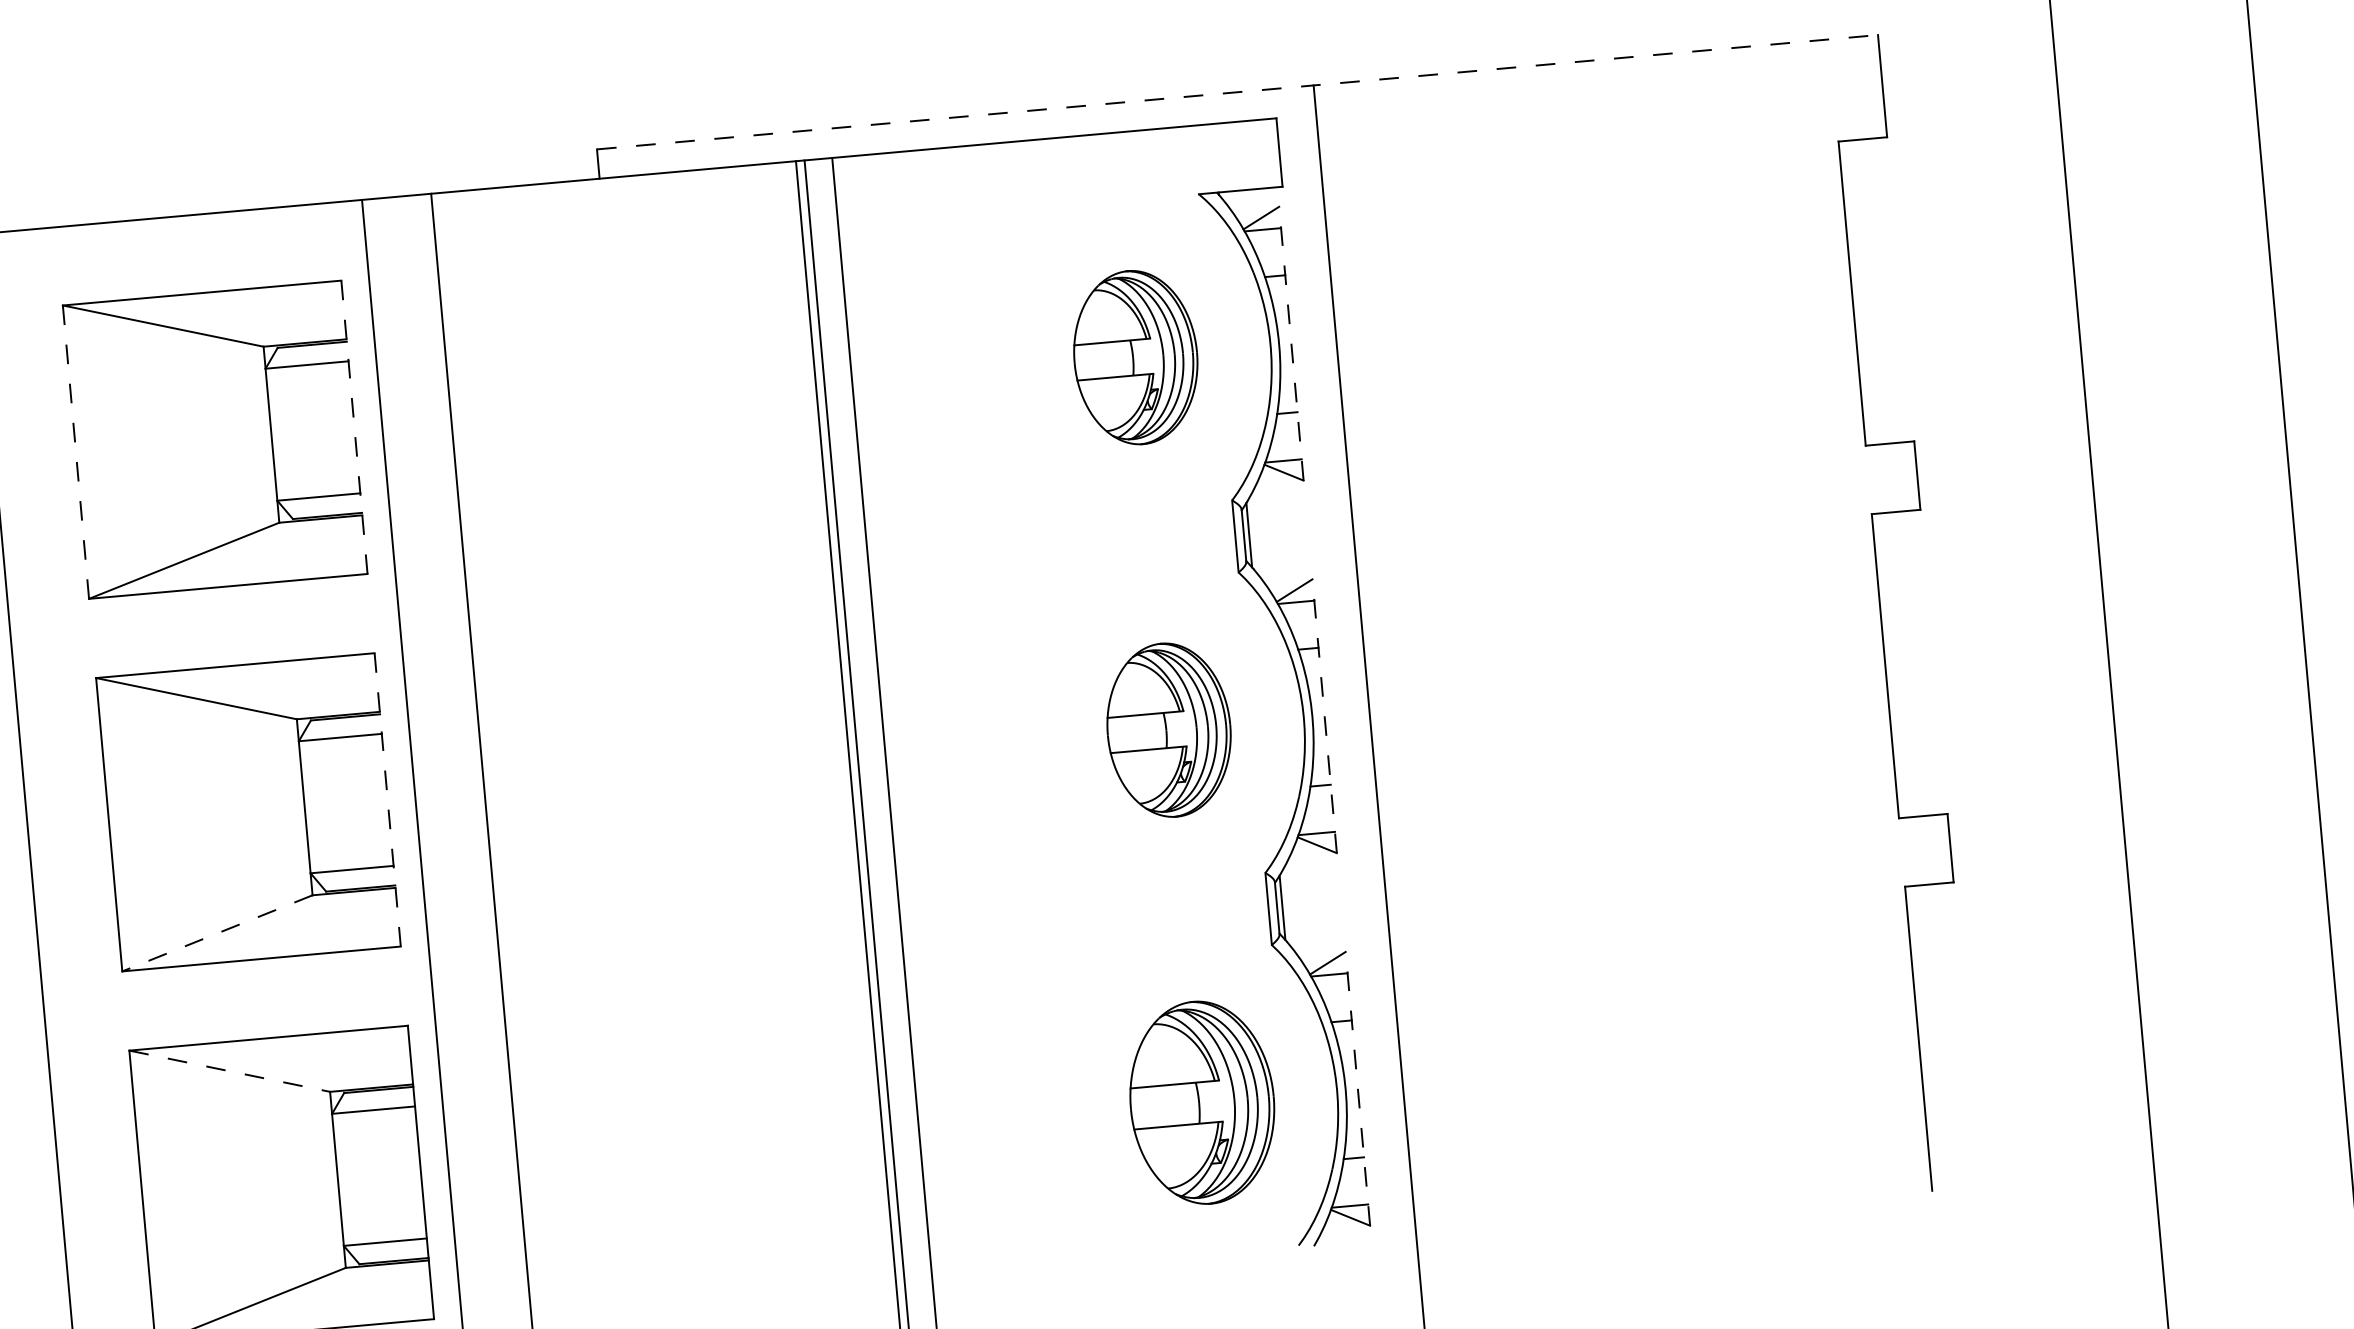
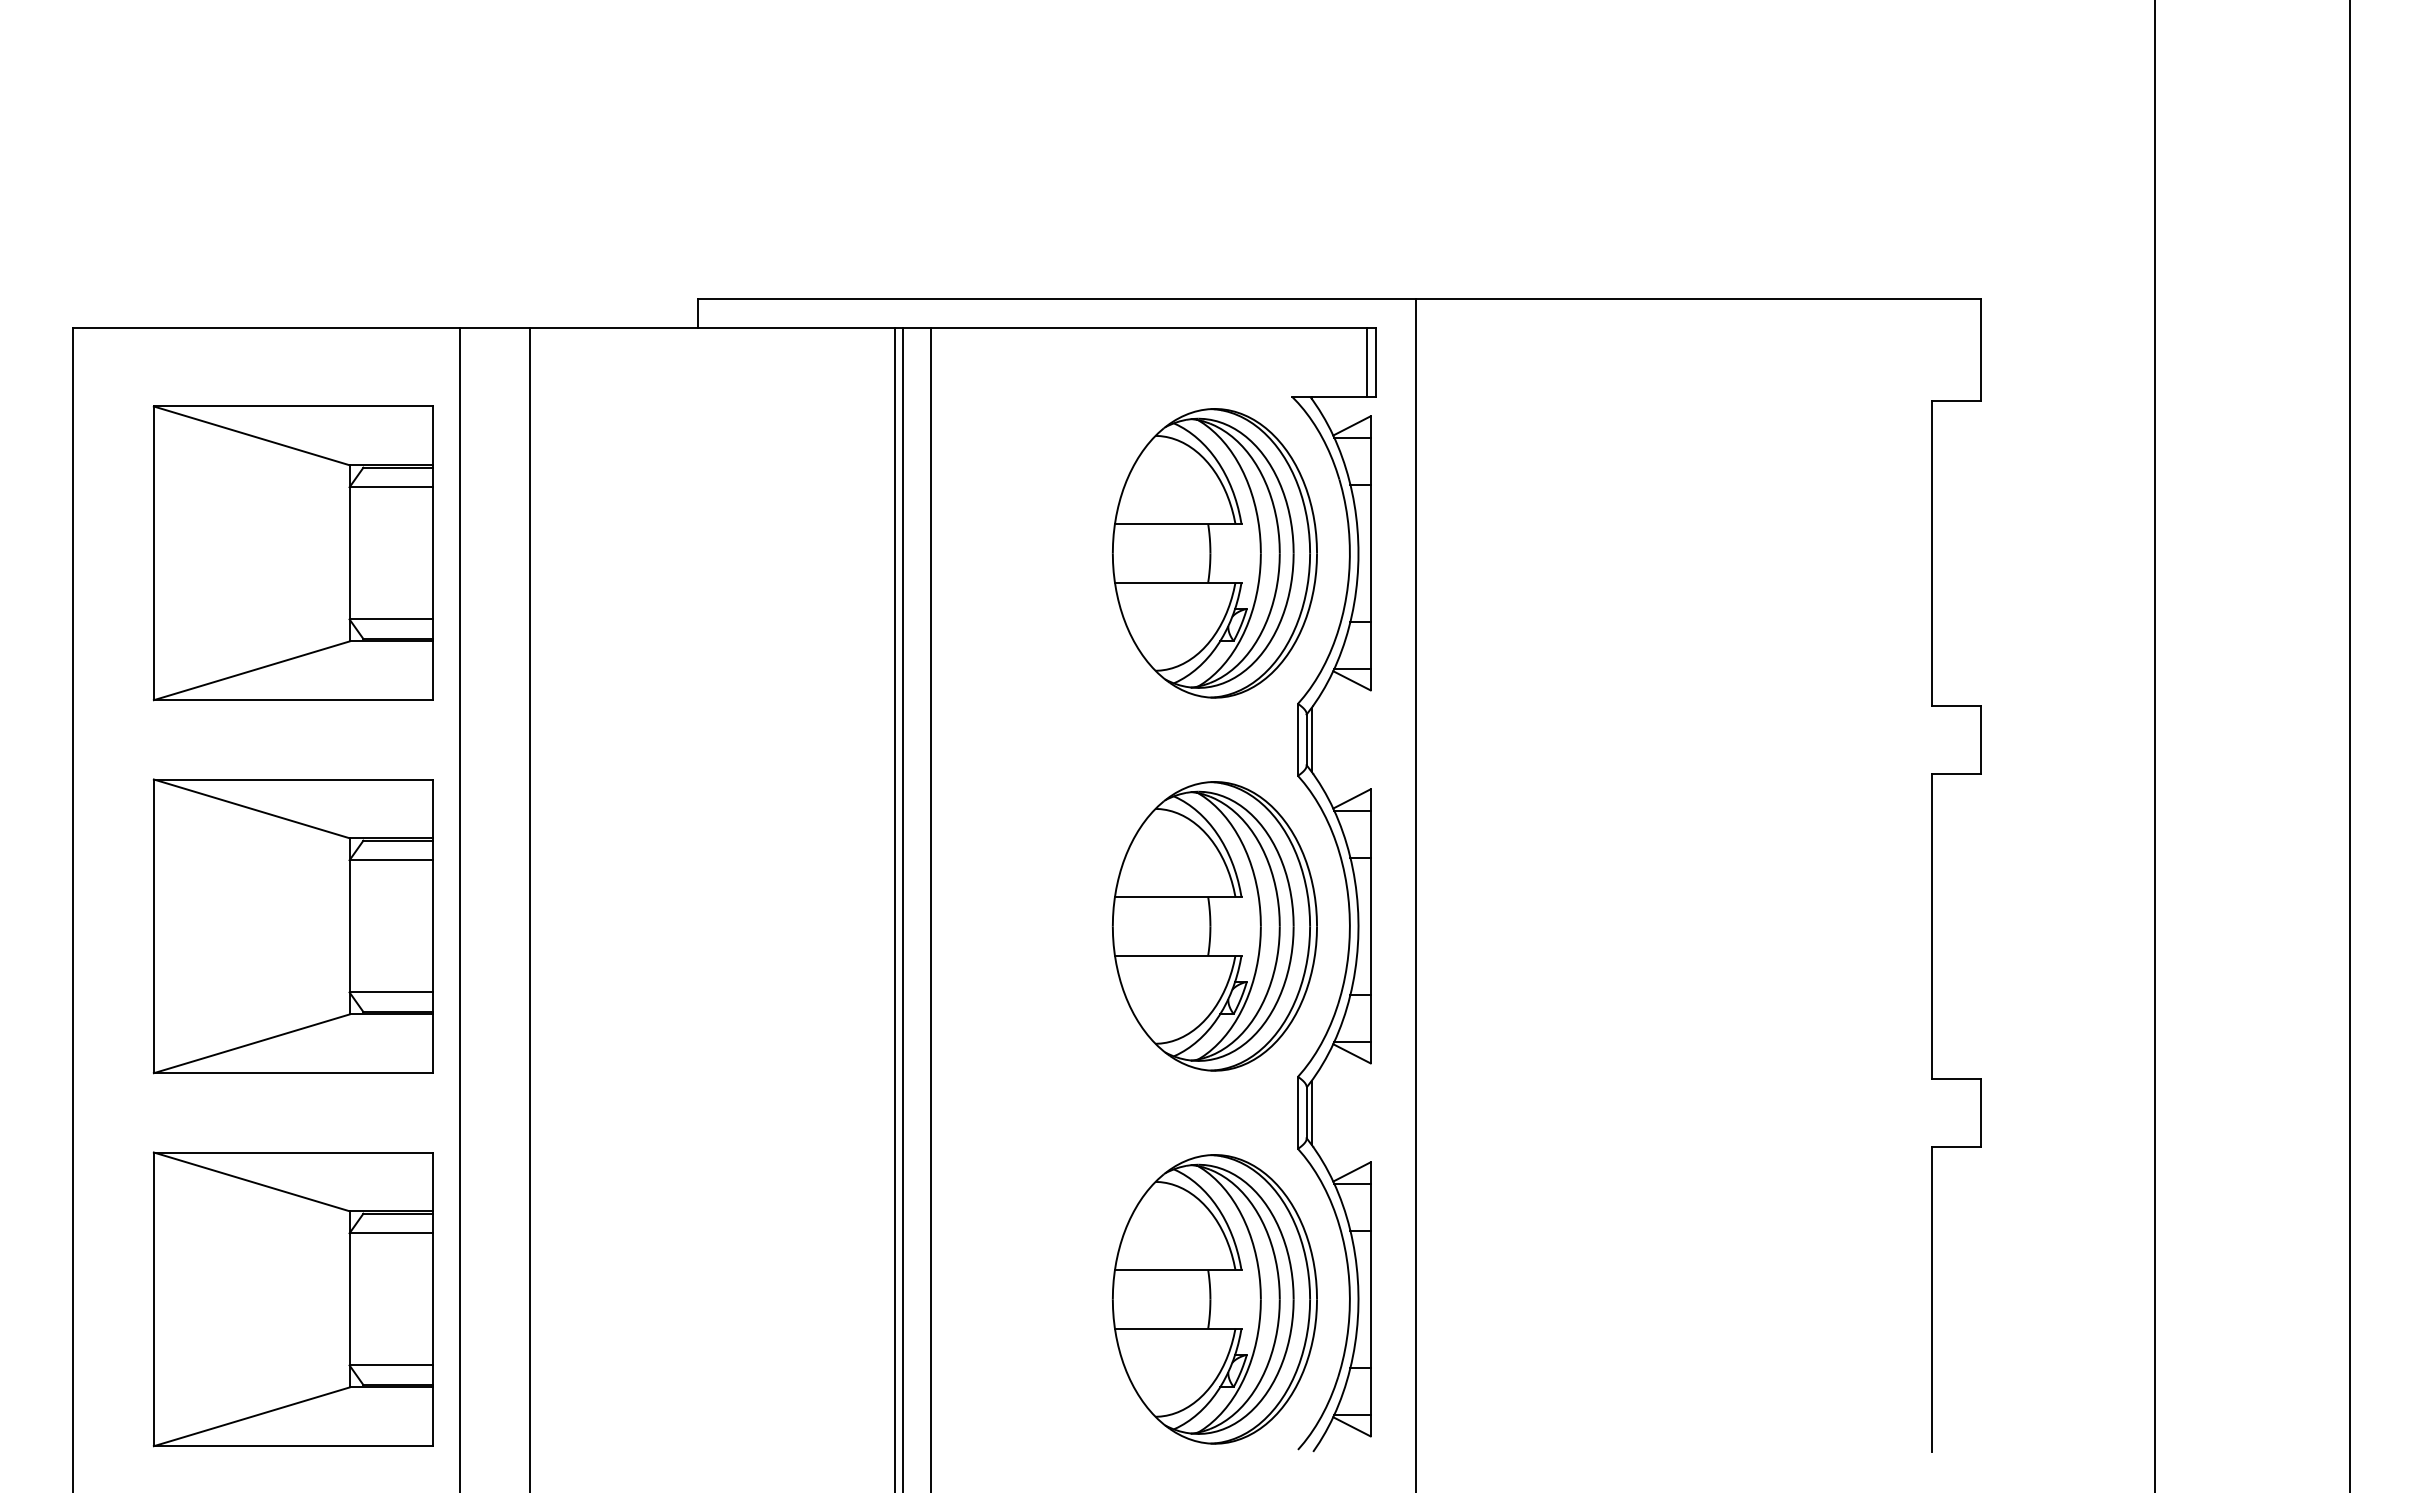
line: (1237, 91) -> (1339, 298), dashed -> solid
line: (1271, 153) -> (1367, 362), added
line: (1291, 342) -> (1370, 552), dashed -> solid
part: (1135, 357) -> (1214, 553), size x1.67
line: (354, 427) -> (432, 553), dashed -> solid
line: (75, 452) -> (153, 553), dashed -> solid
line: (1324, 715) -> (1370, 925), dashed -> solid
part: (1168, 730) -> (1214, 926), size x1.67
line: (387, 800) -> (432, 926), dashed -> solid
line: (217, 933) -> (251, 1043), dashed -> solid
line: (230, 1071) -> (252, 1182), dashed -> solid
line: (1357, 1087) -> (1370, 1298), dashed -> solid
part: (1201, 1102) -> (1214, 1299), size x1.43

